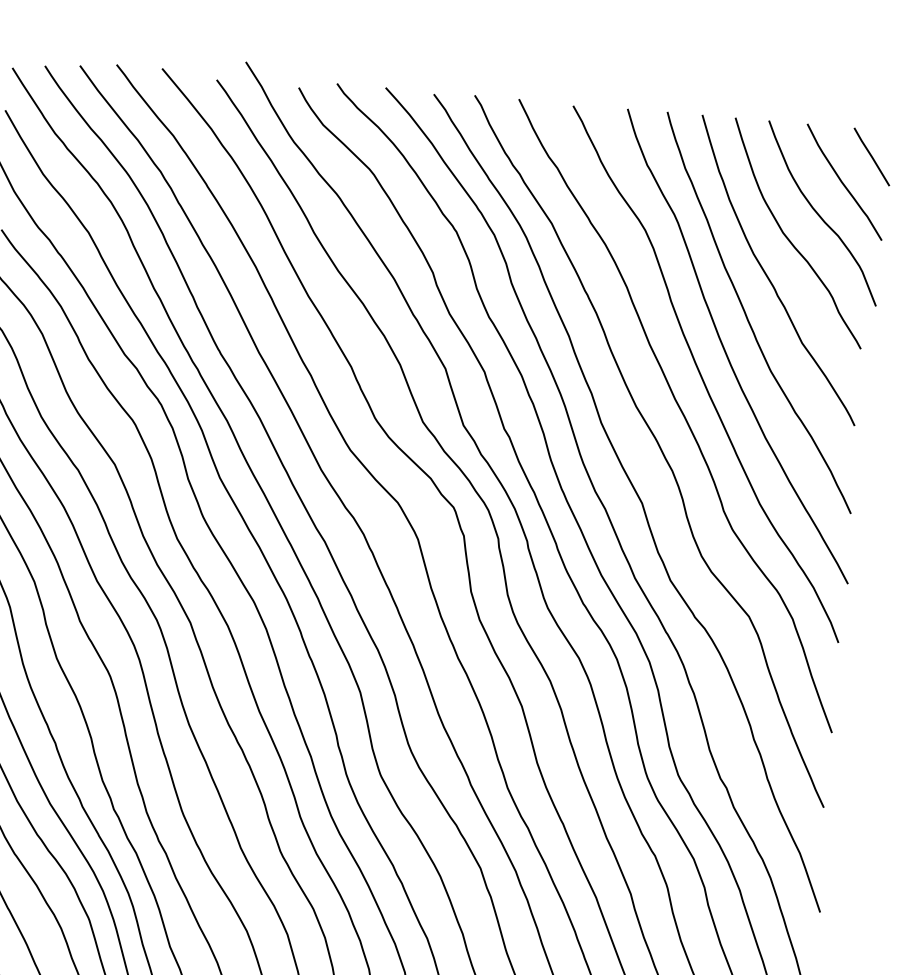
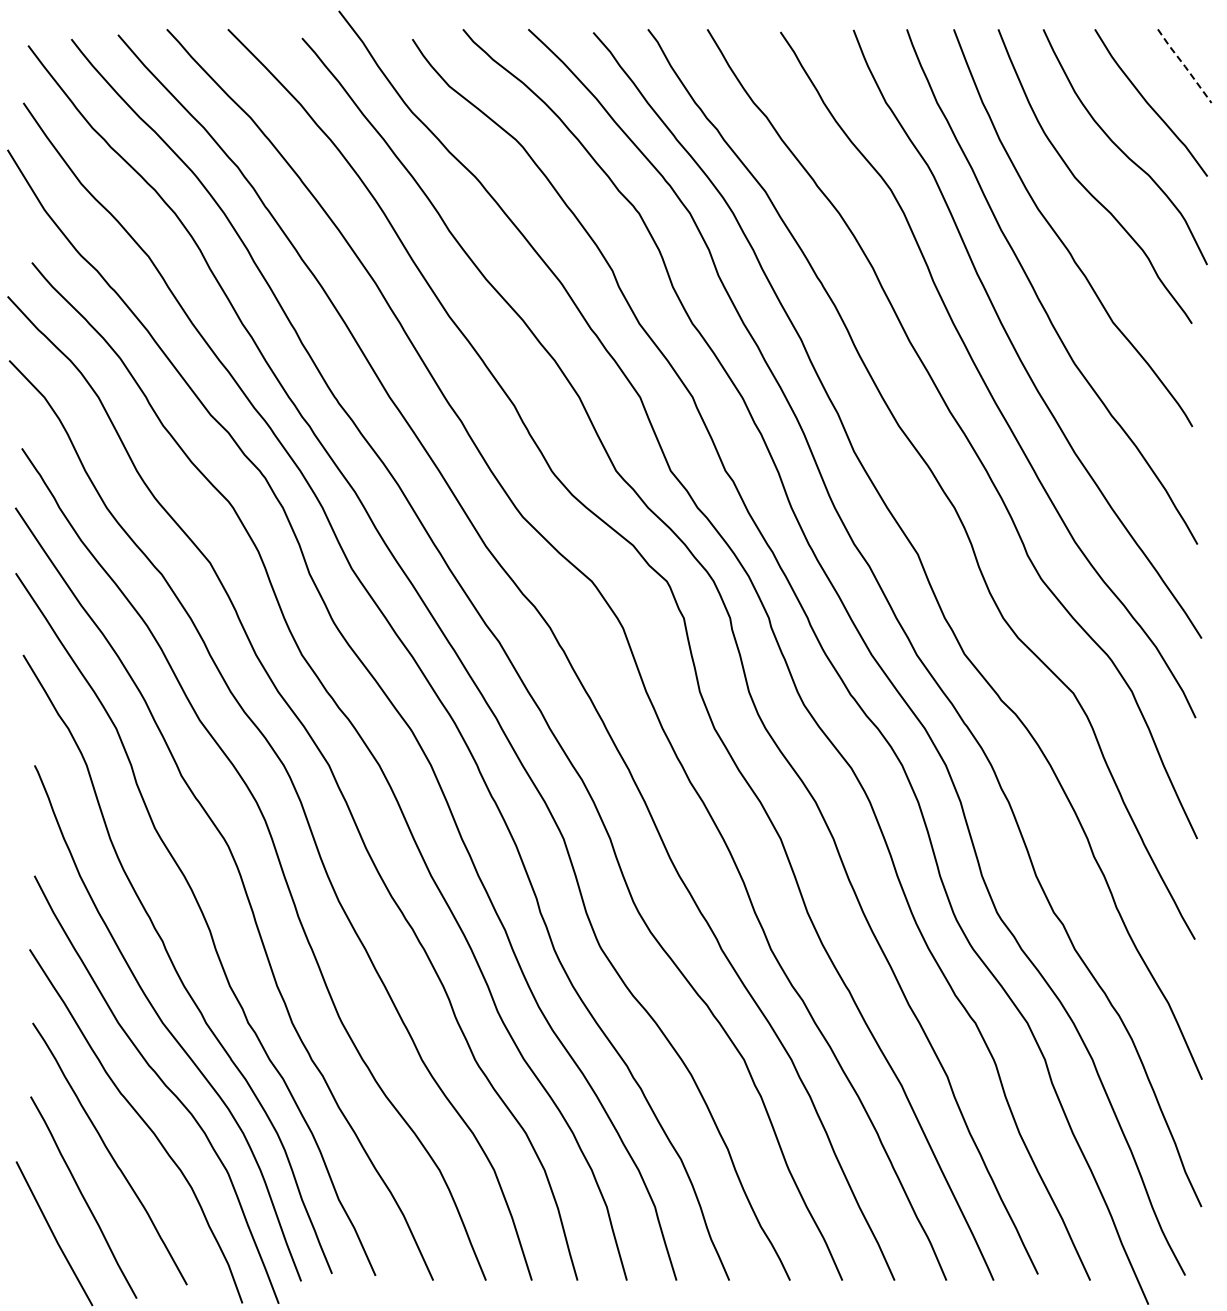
line: (871, 157) -> (1184, 66), solid -> dashed

